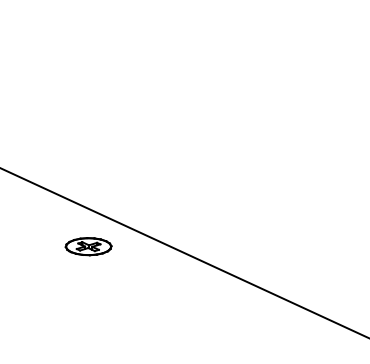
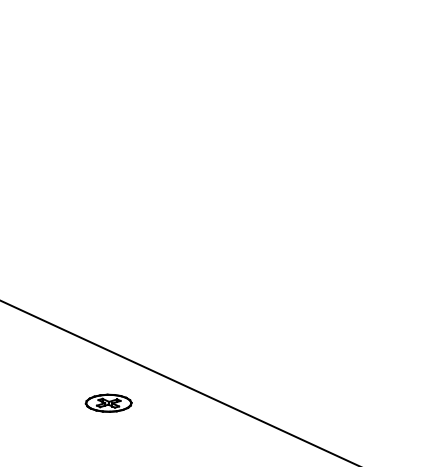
part: (88, 245) -> (108, 402), moved

